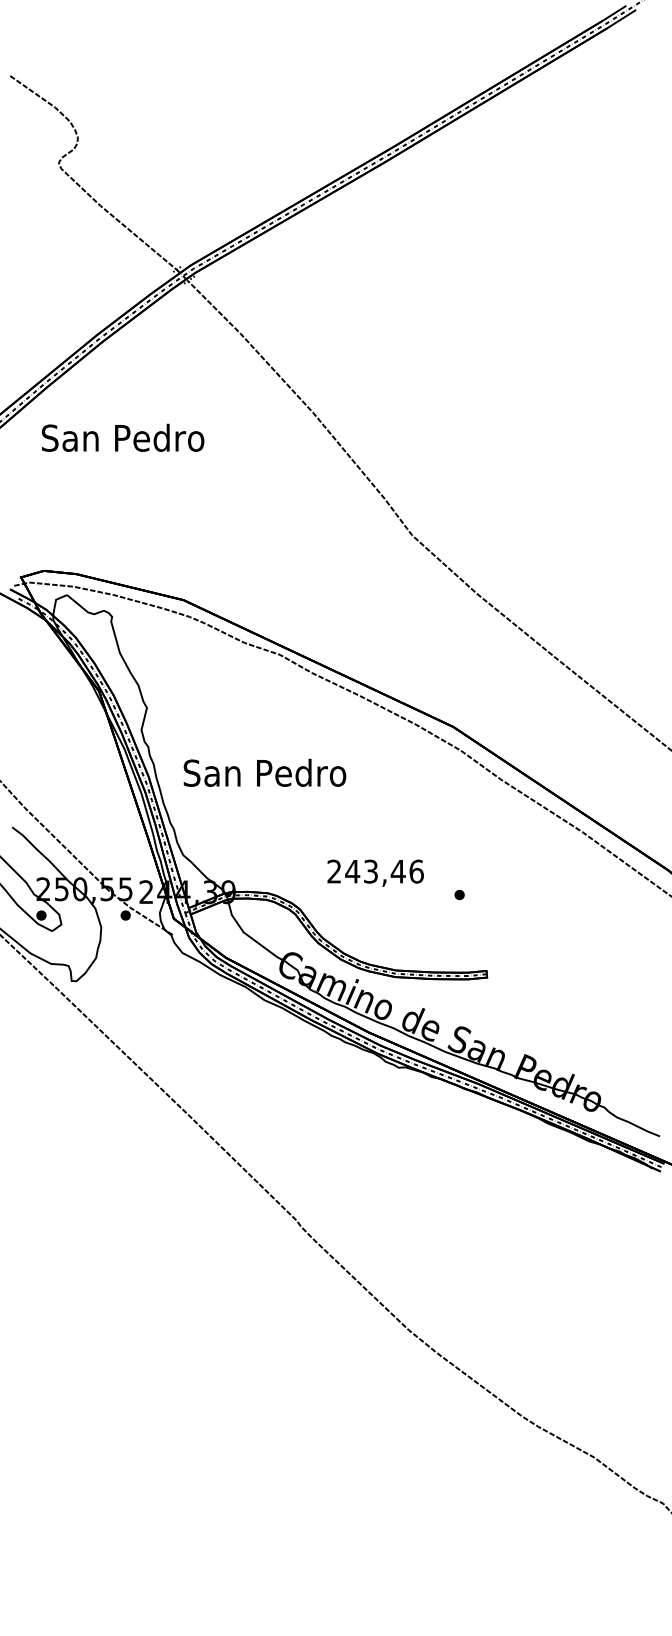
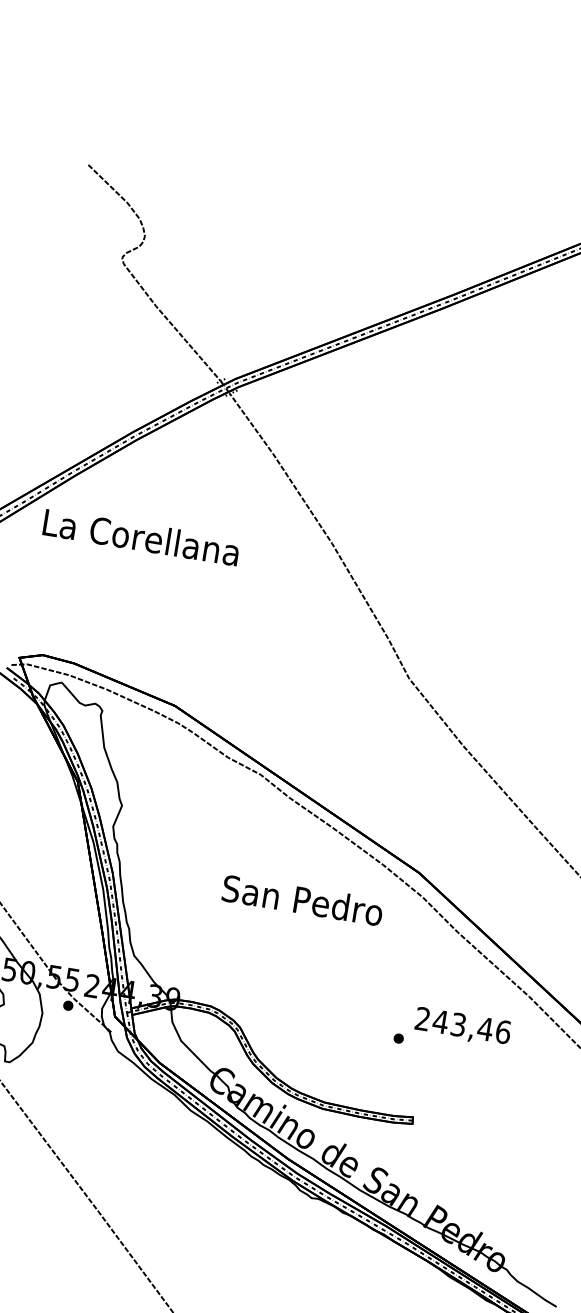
text: (122, 437) -> (141, 536), San Pedro -> La Corellana
text: (264, 772) -> (302, 899), moved
text: (375, 872) -> (462, 1026), moved

